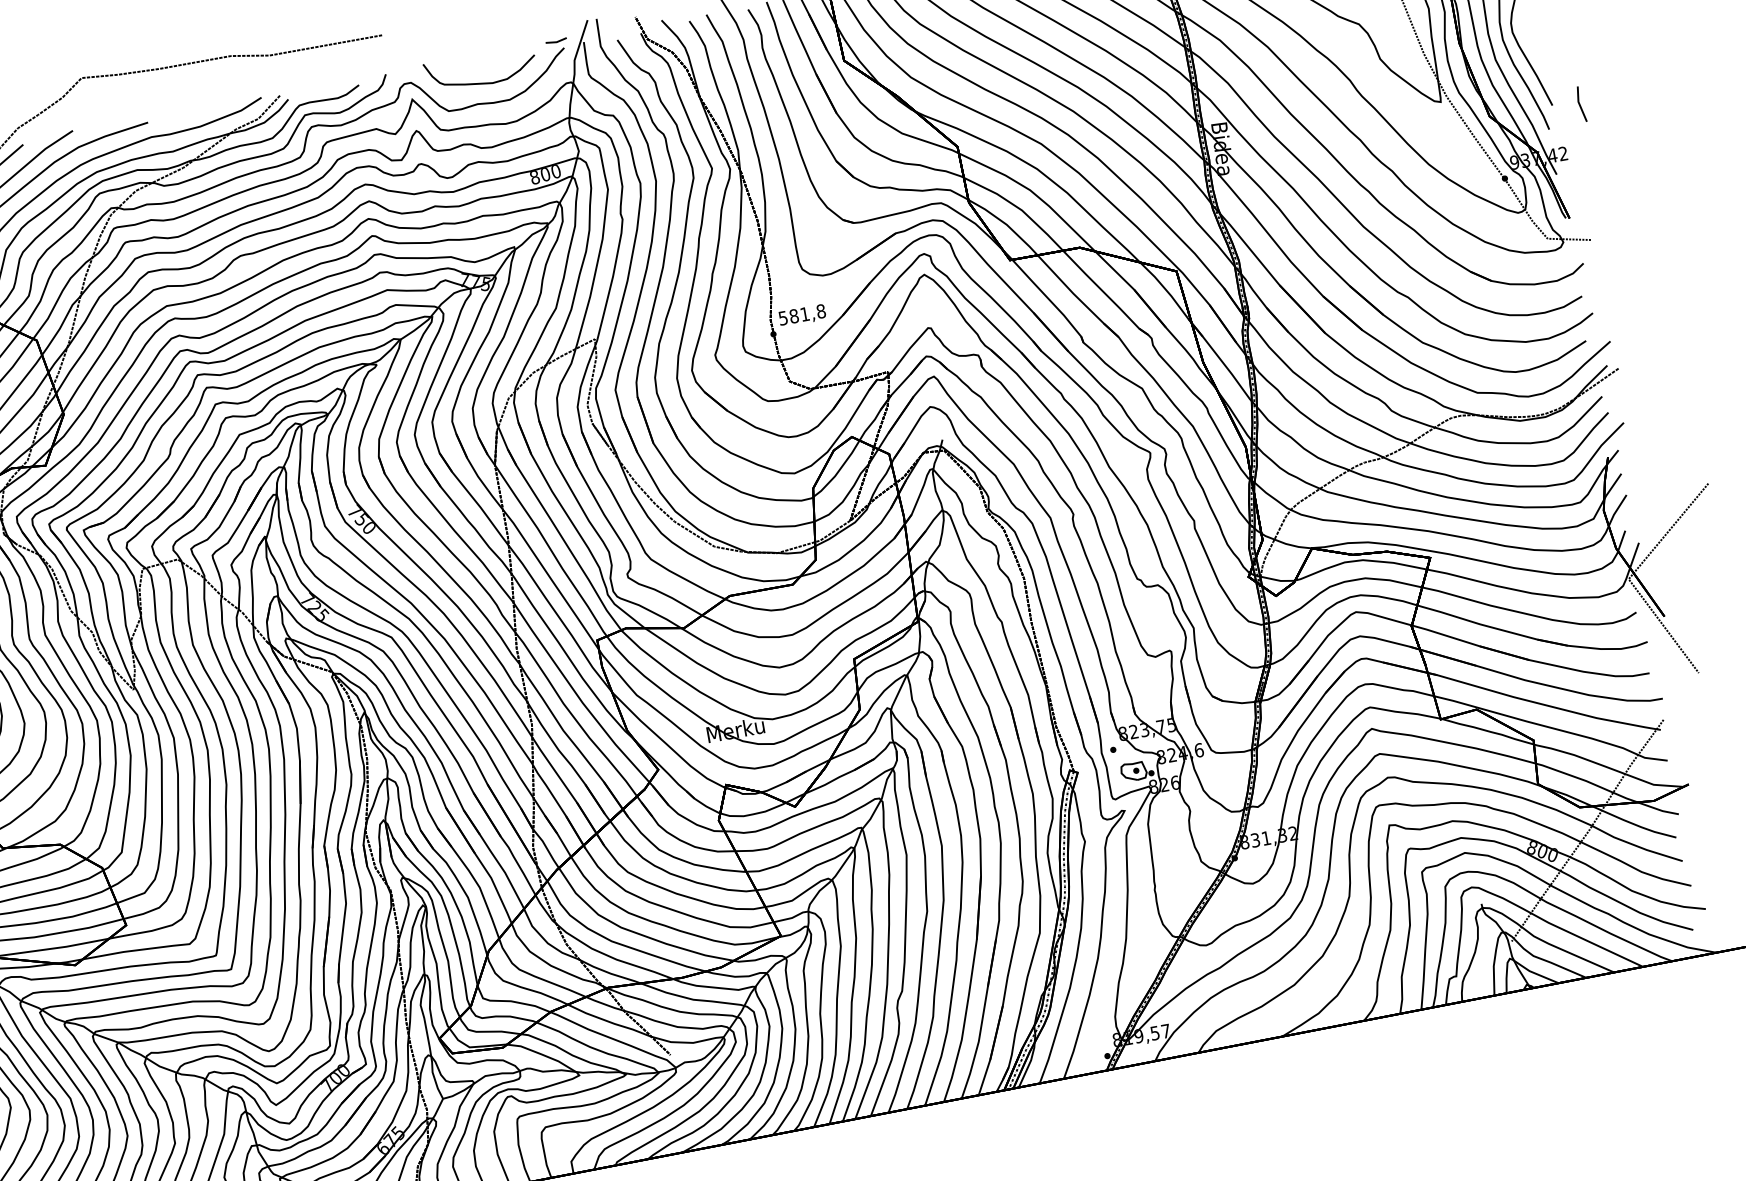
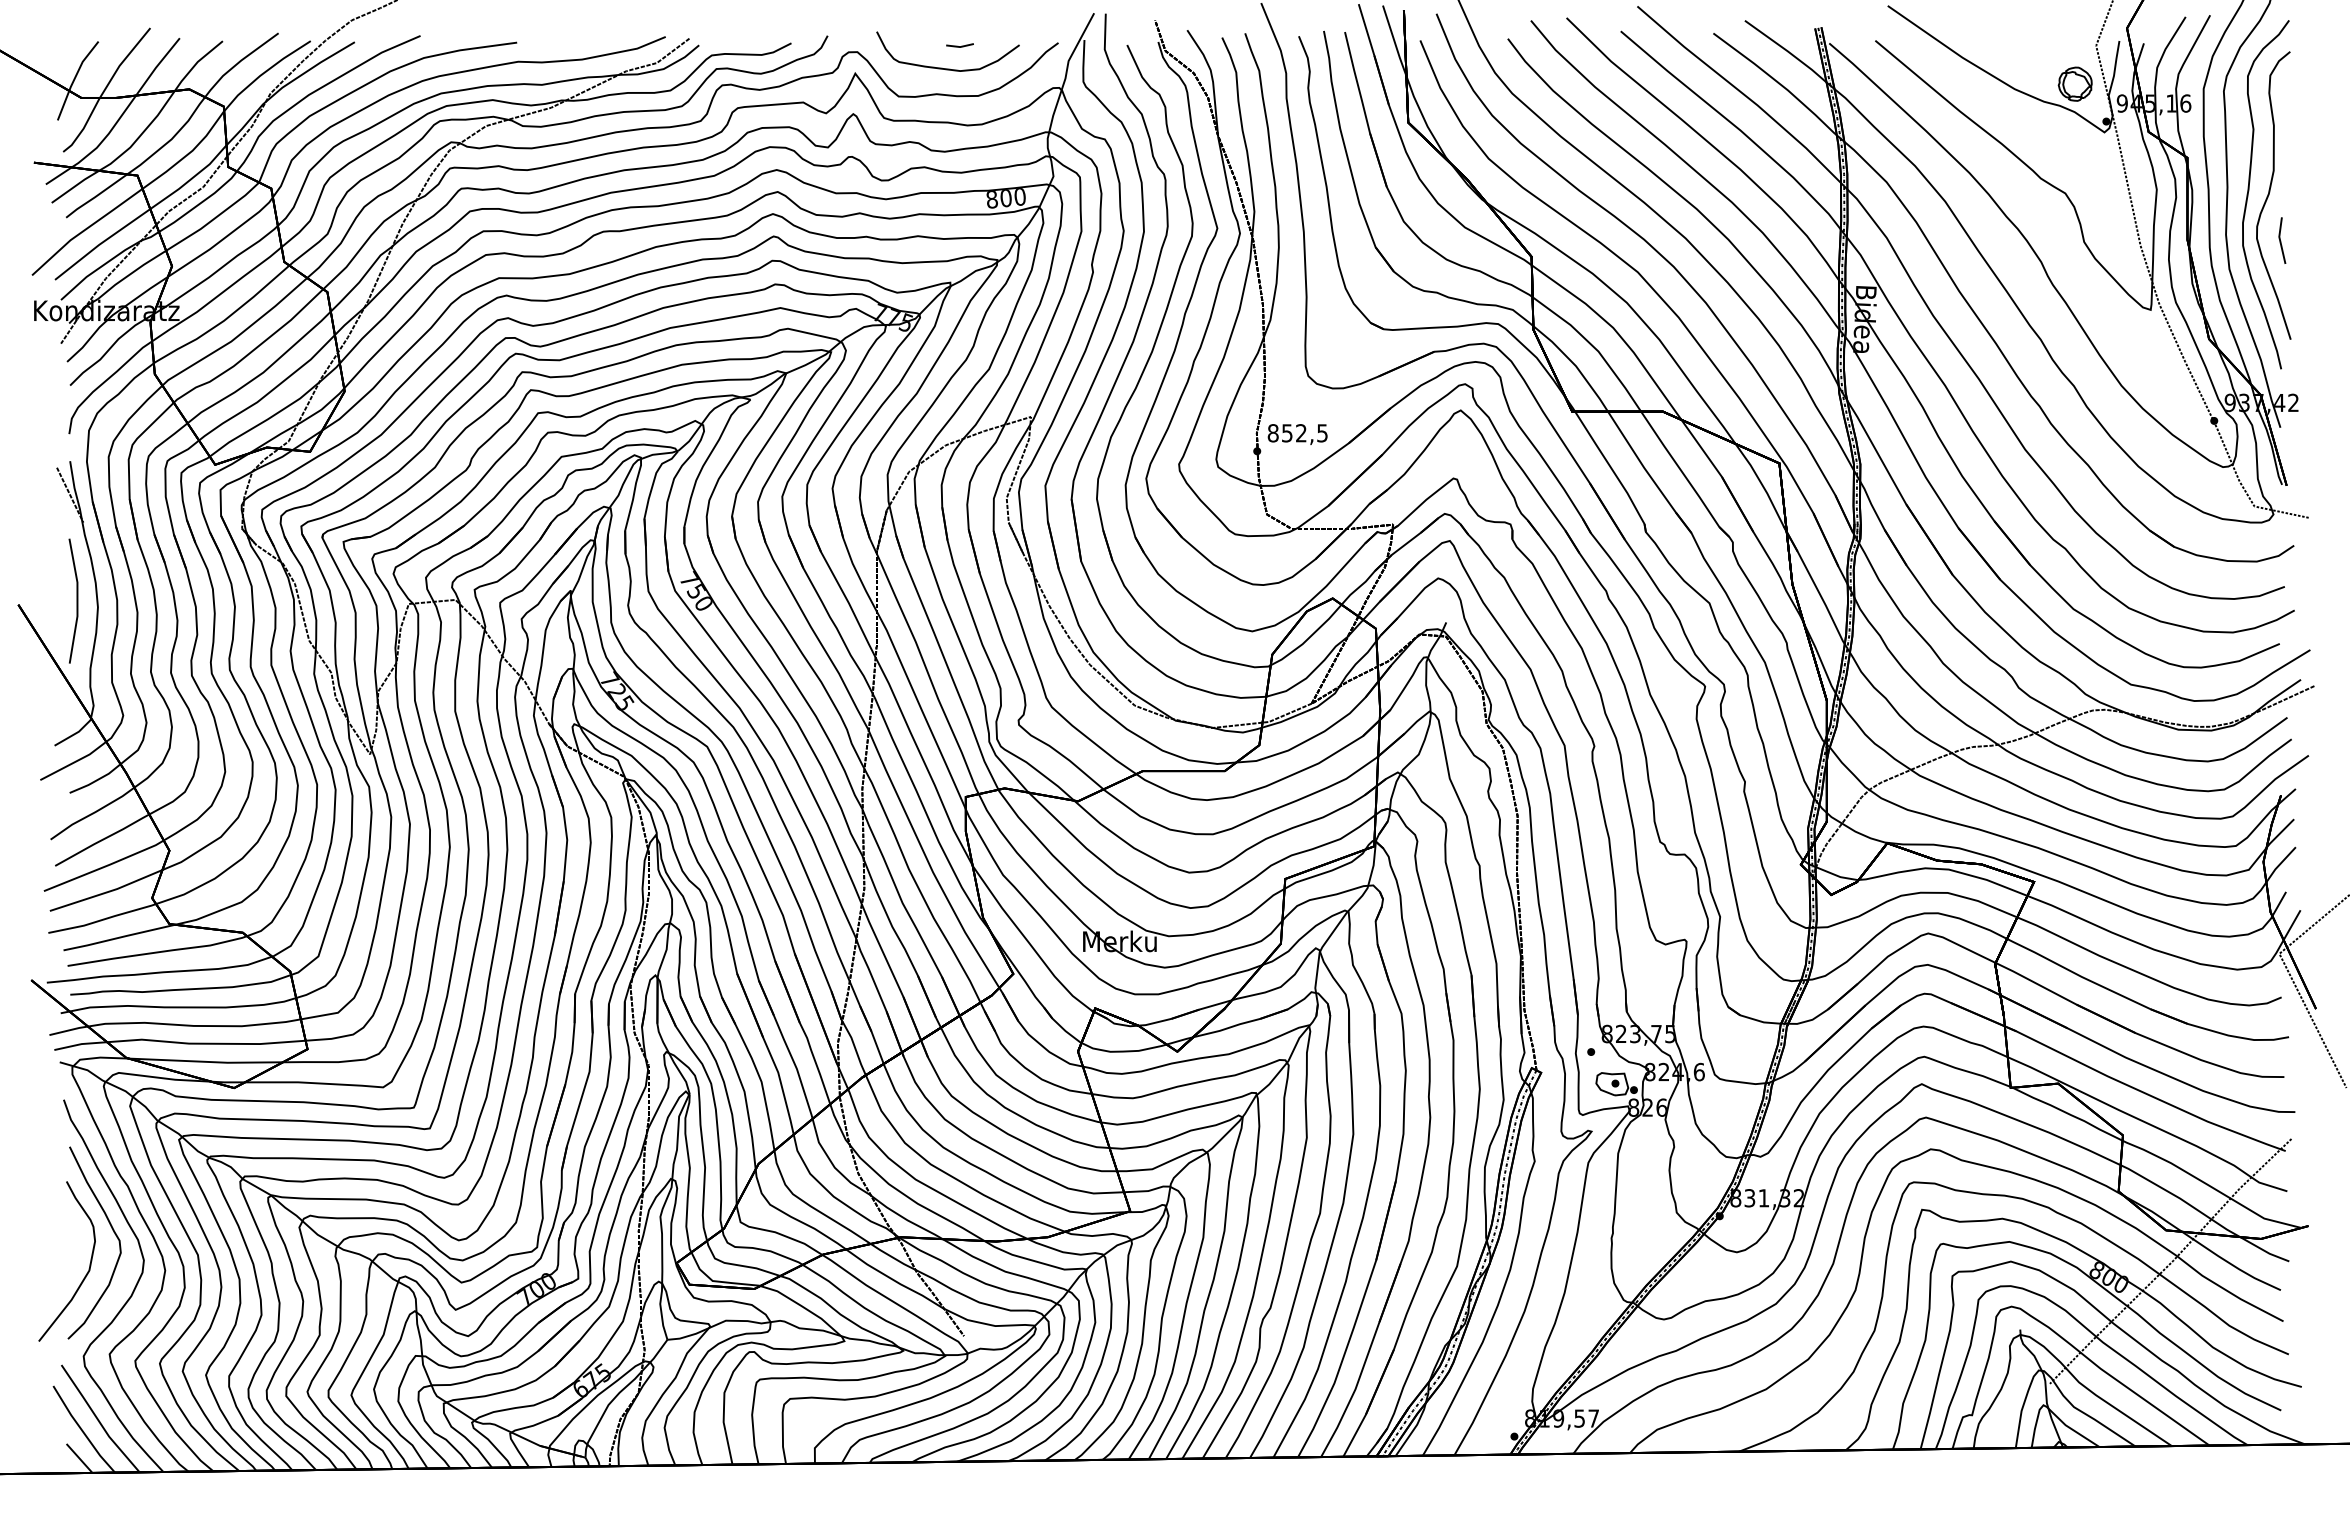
line: (556, 41) -> (959, 46), moved
line: (1580, 105) -> (2281, 241), moved
text: (802, 315) -> (1297, 433), 581,8 -> 852,5

